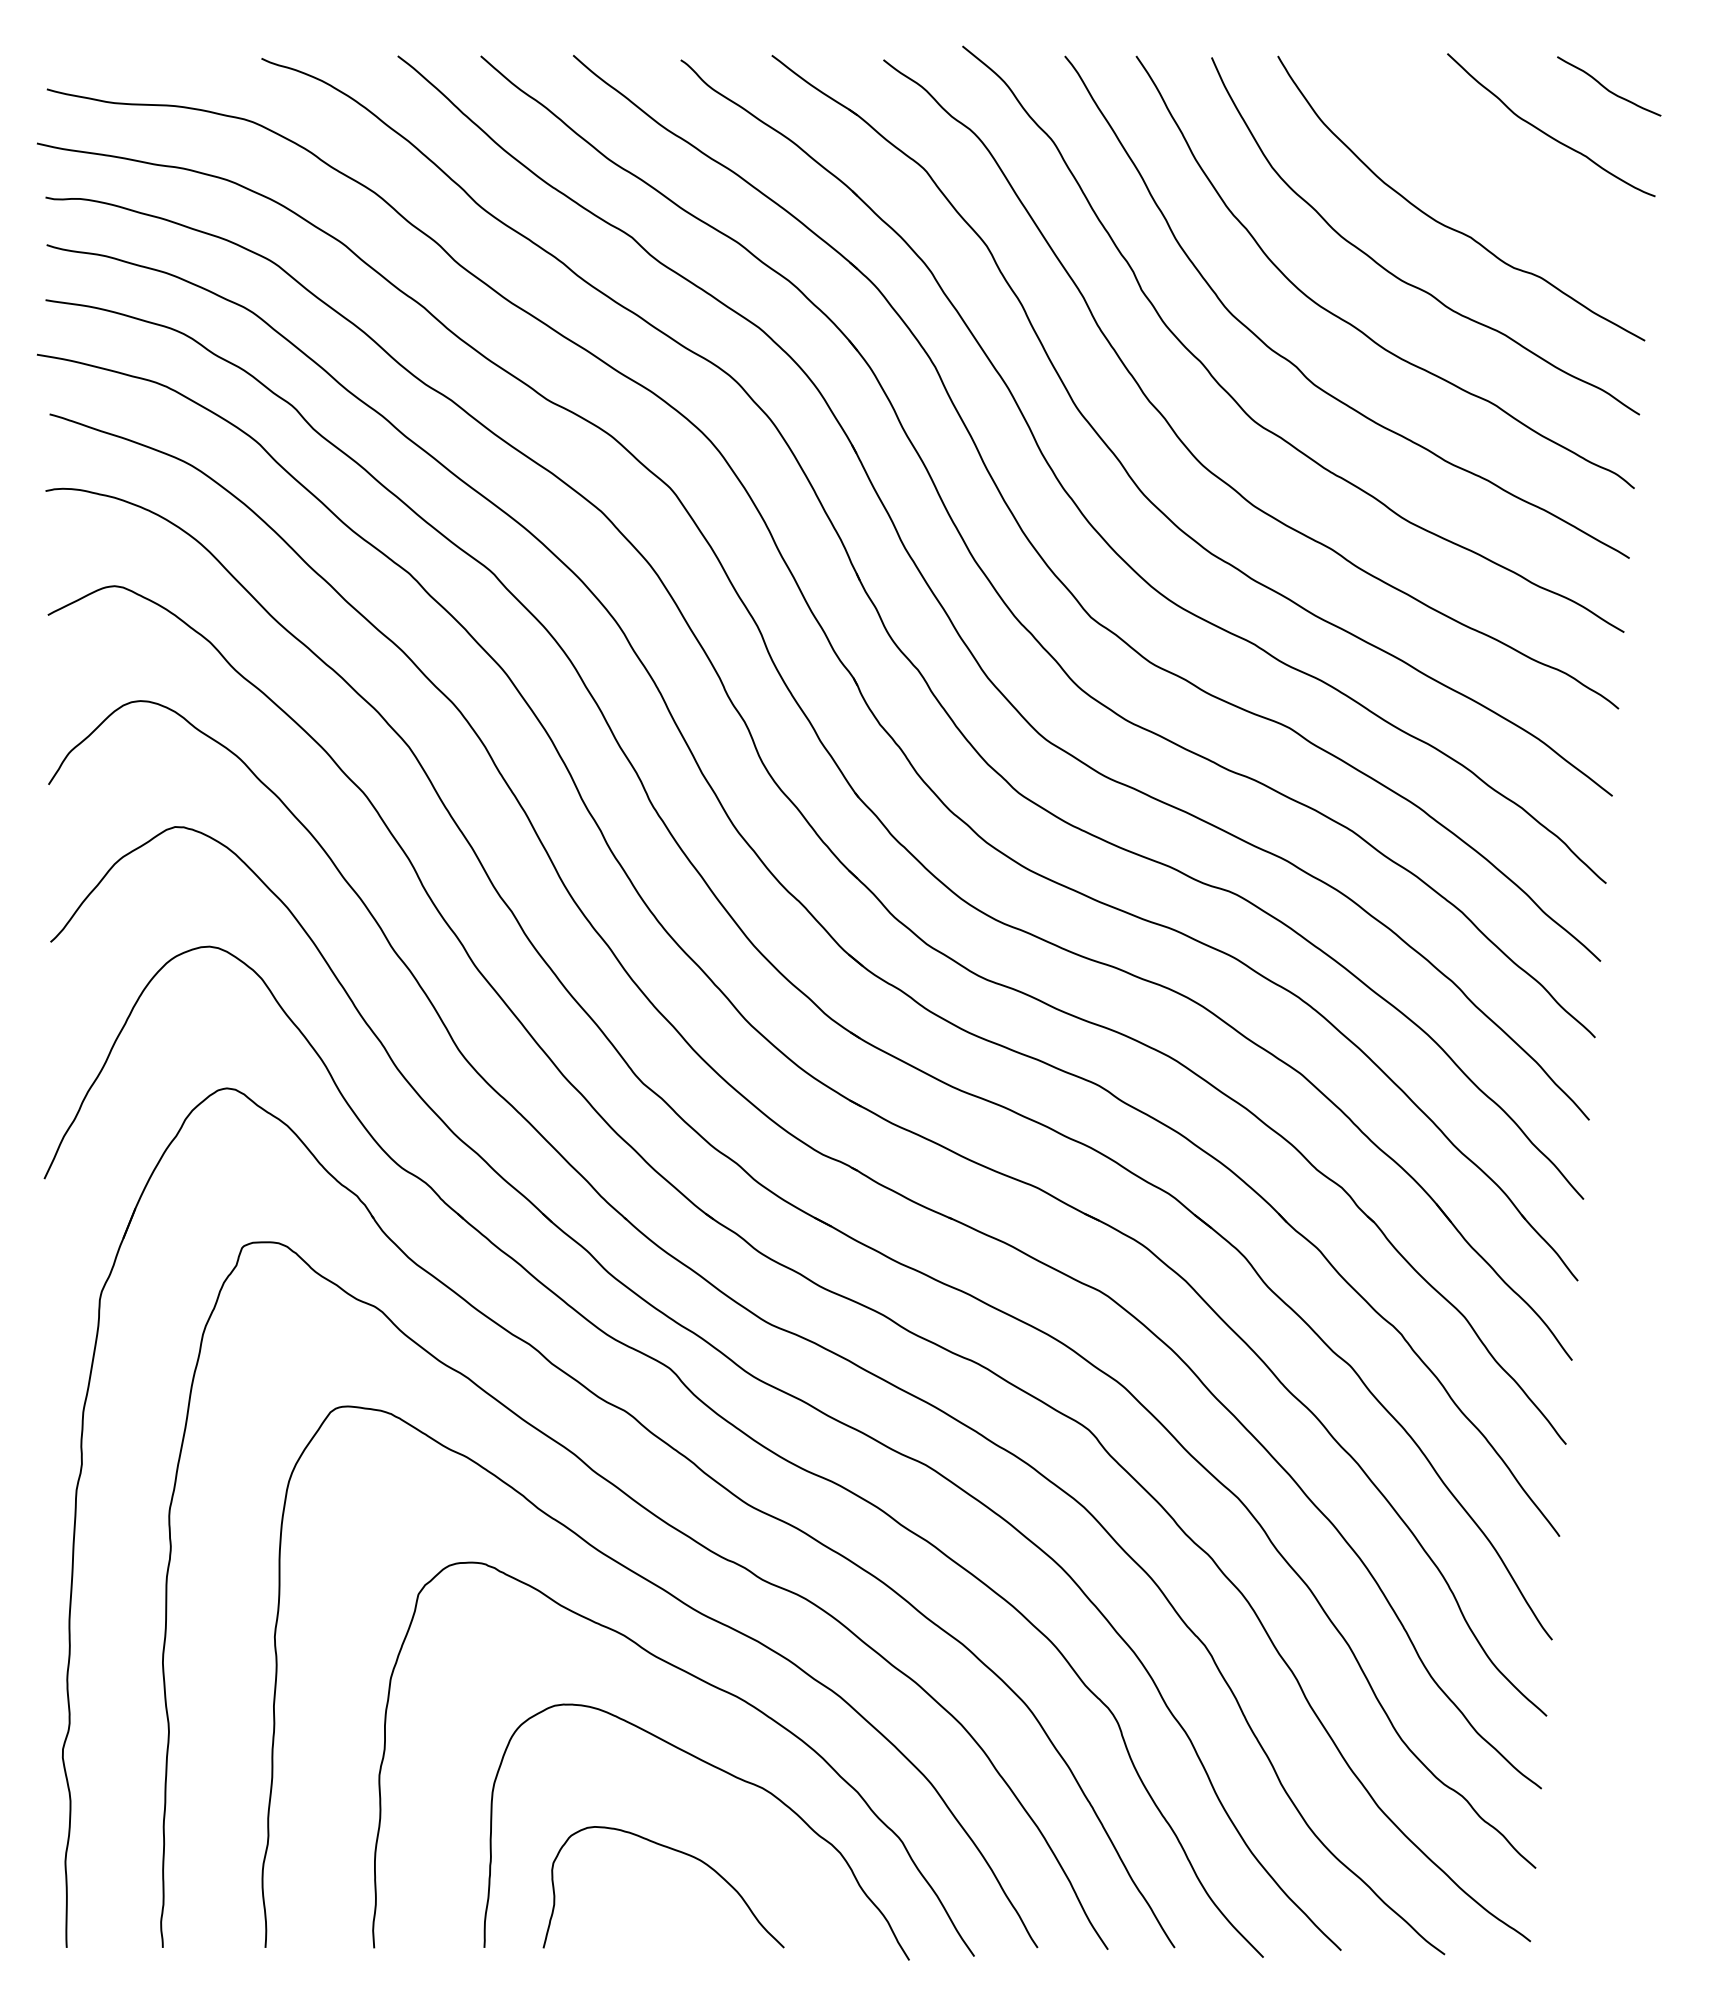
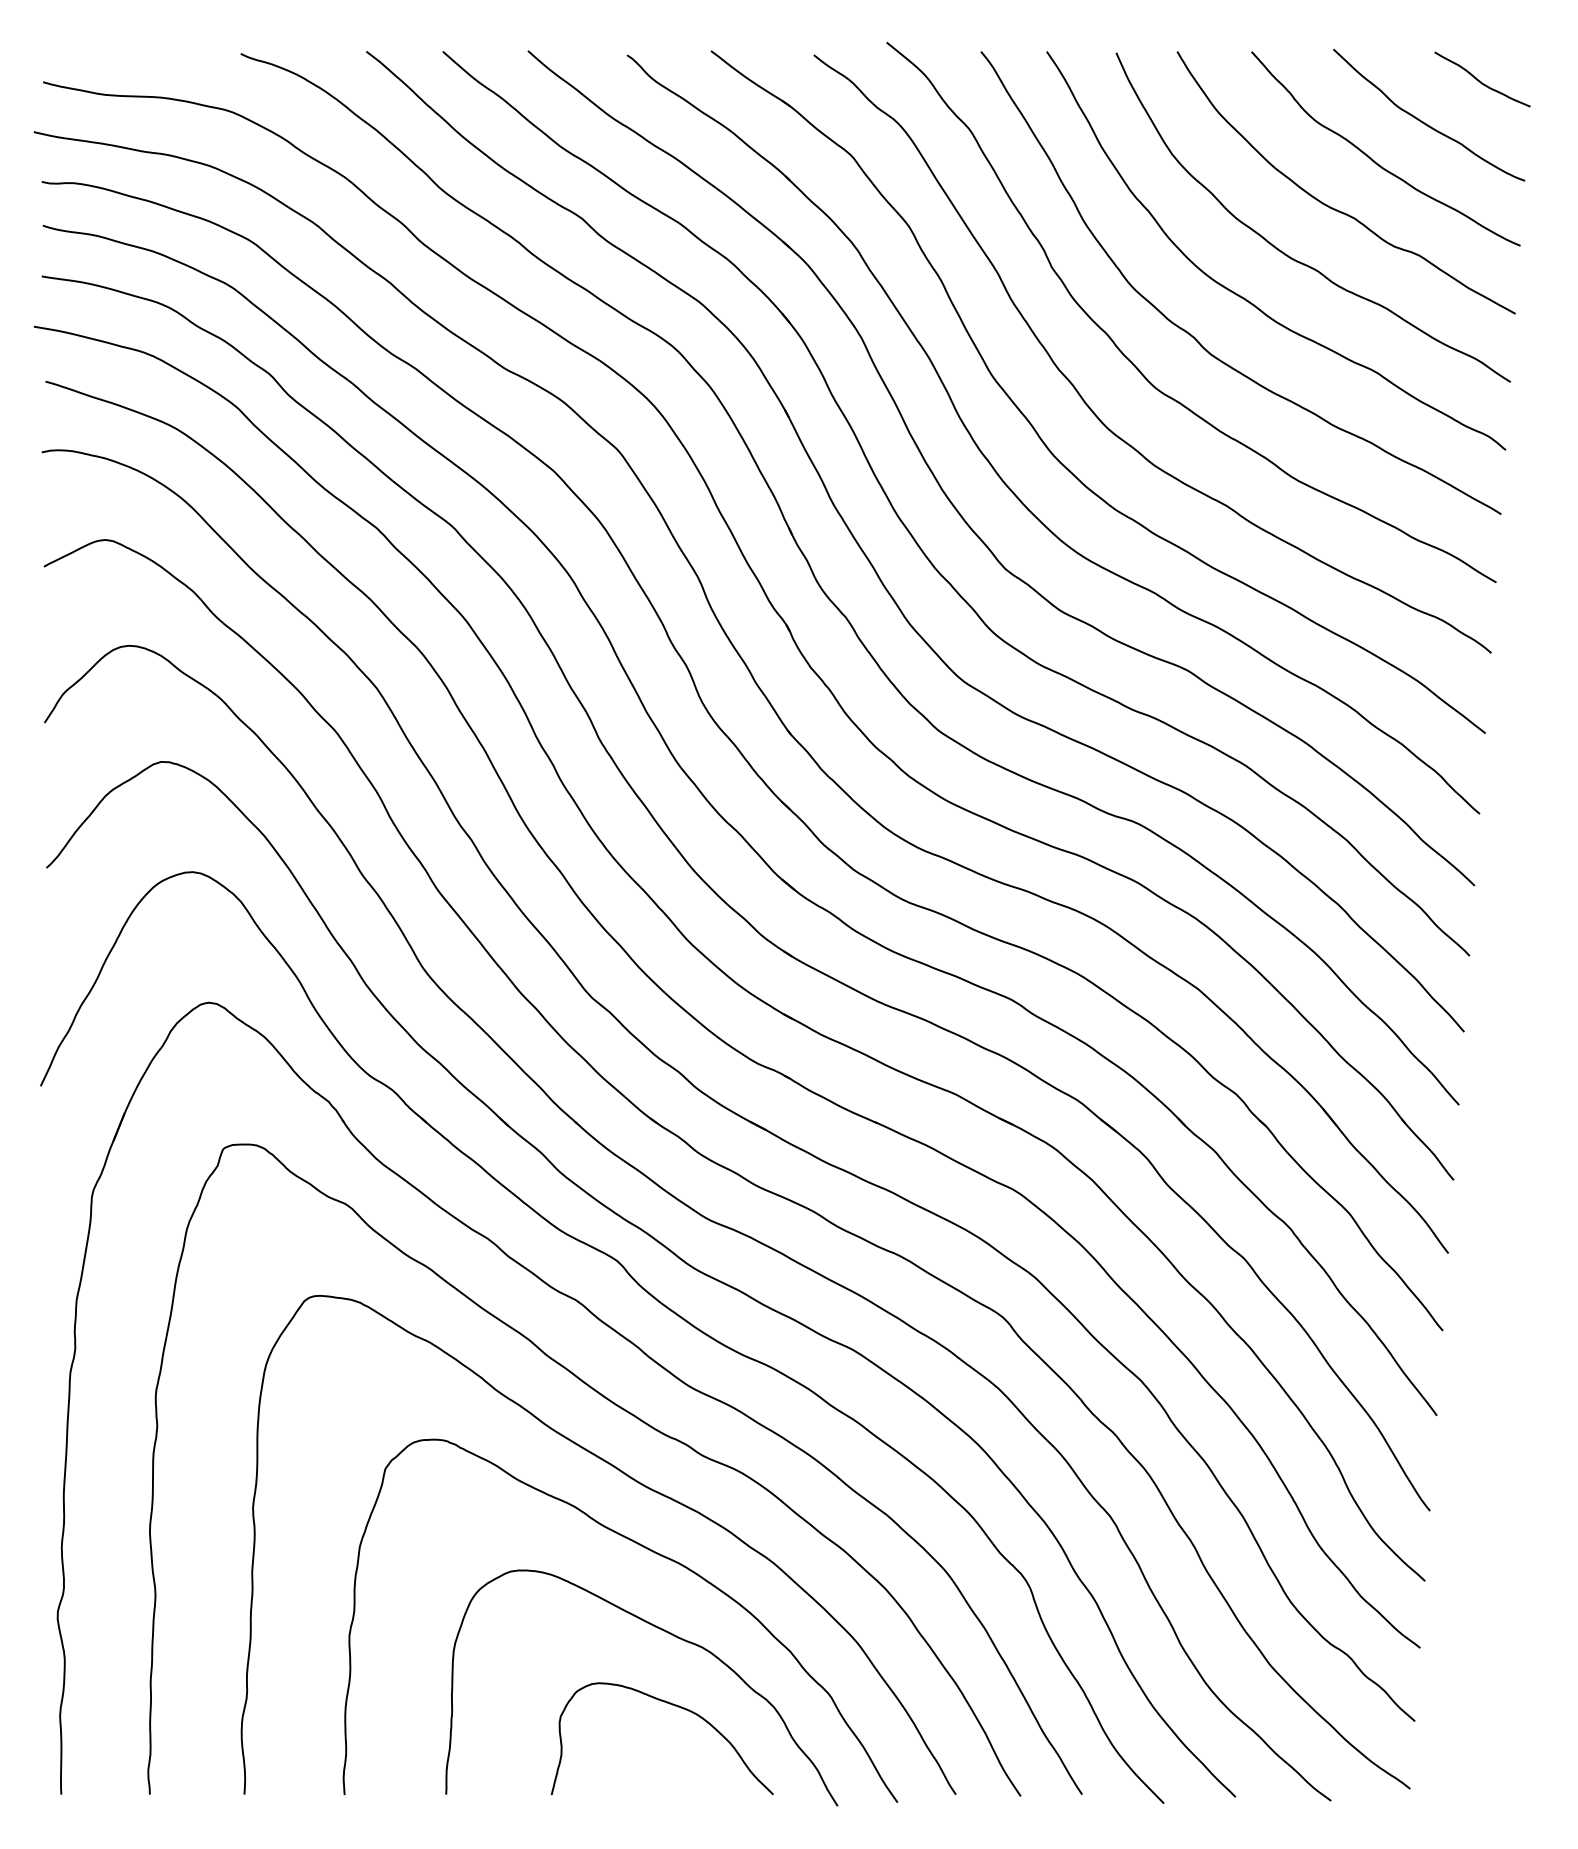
curve: (1490, 173) -> (1373, 159), added
curve: (674, 1851) -> (672, 1705), moved

